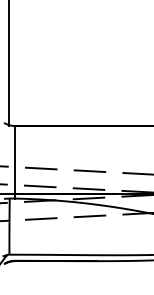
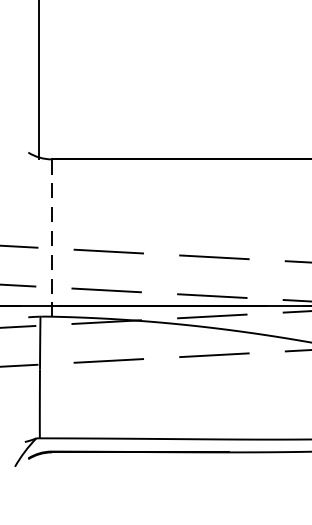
line: (15, 162) -> (52, 238), solid -> dashed

